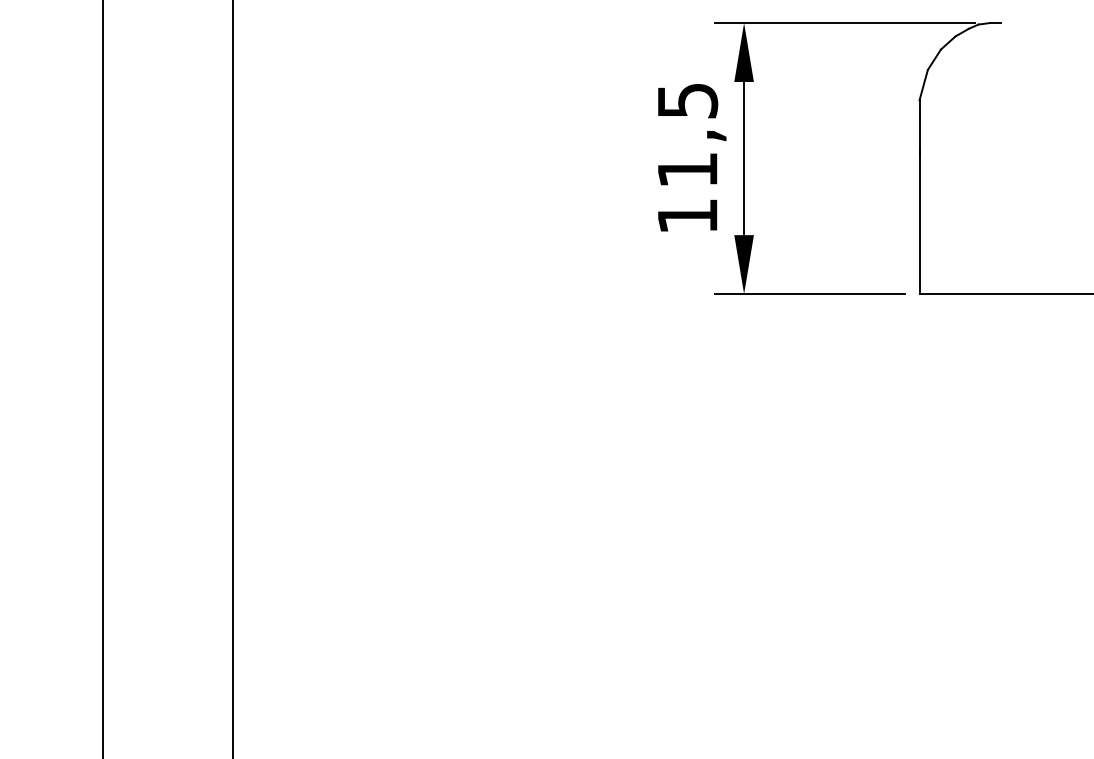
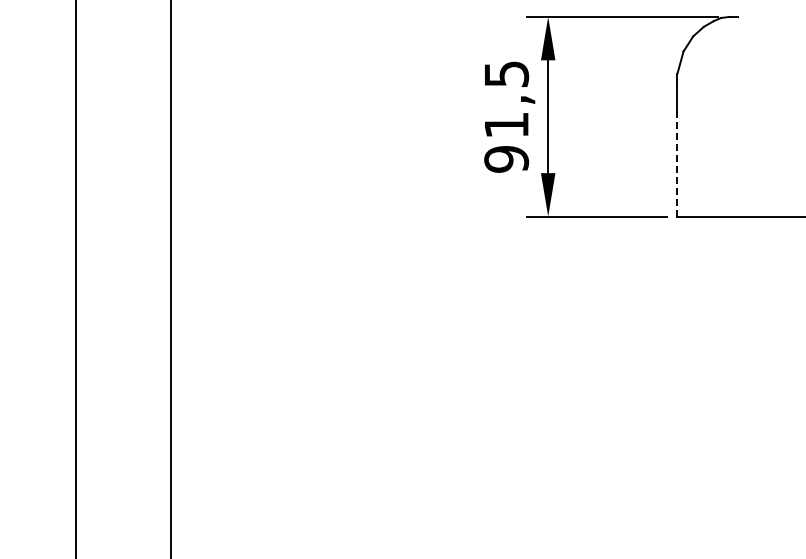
text: (687, 216) -> (506, 159), 11,5 -> 91,5
line: (919, 220) -> (677, 162), solid -> dashed

